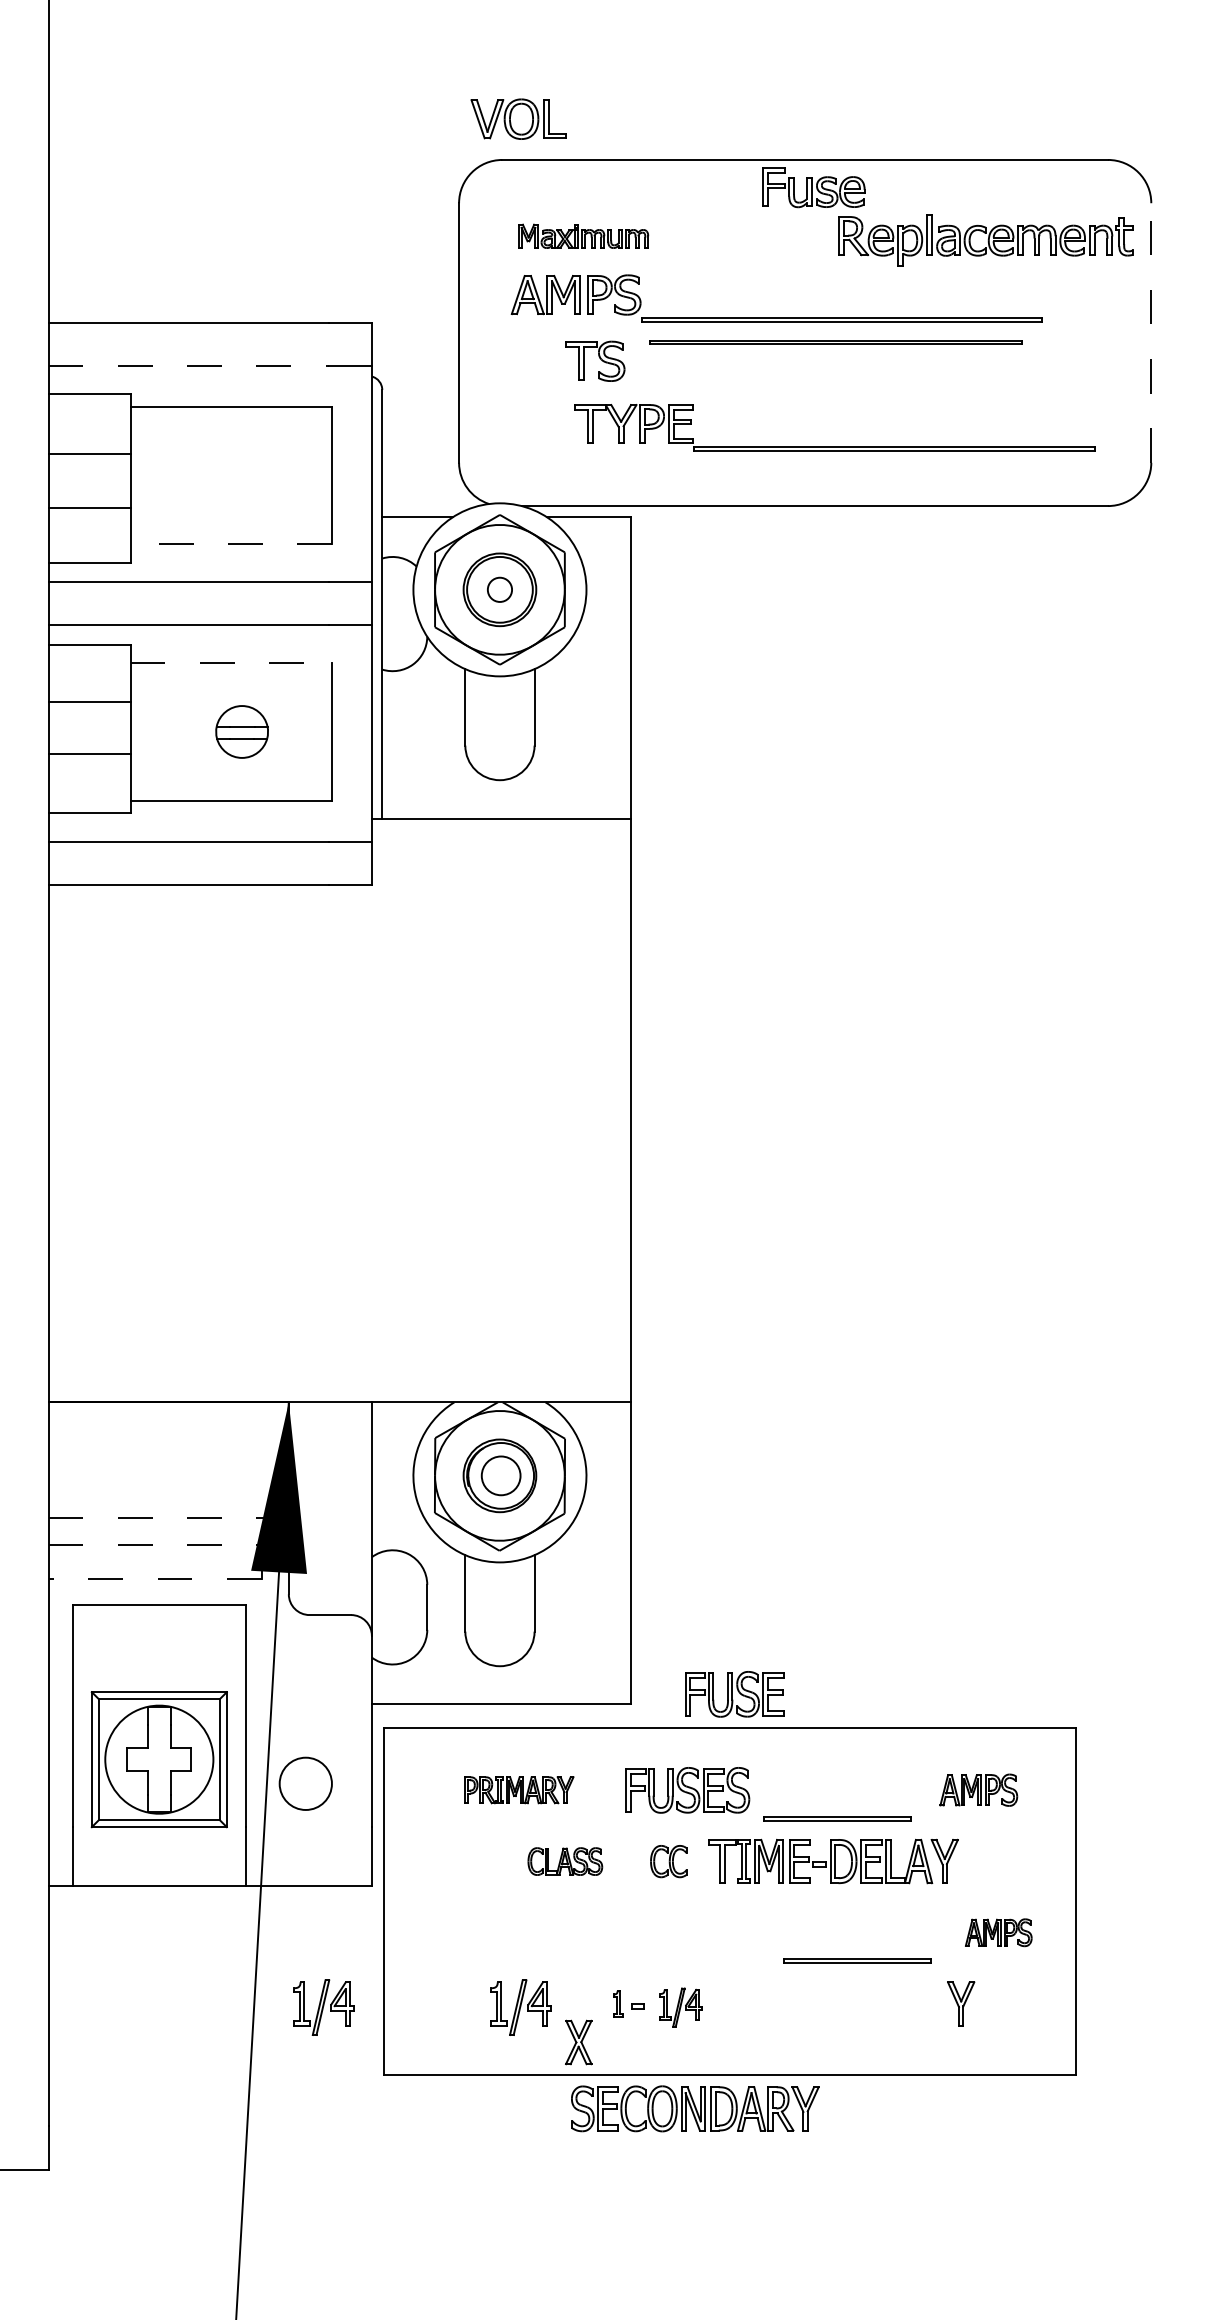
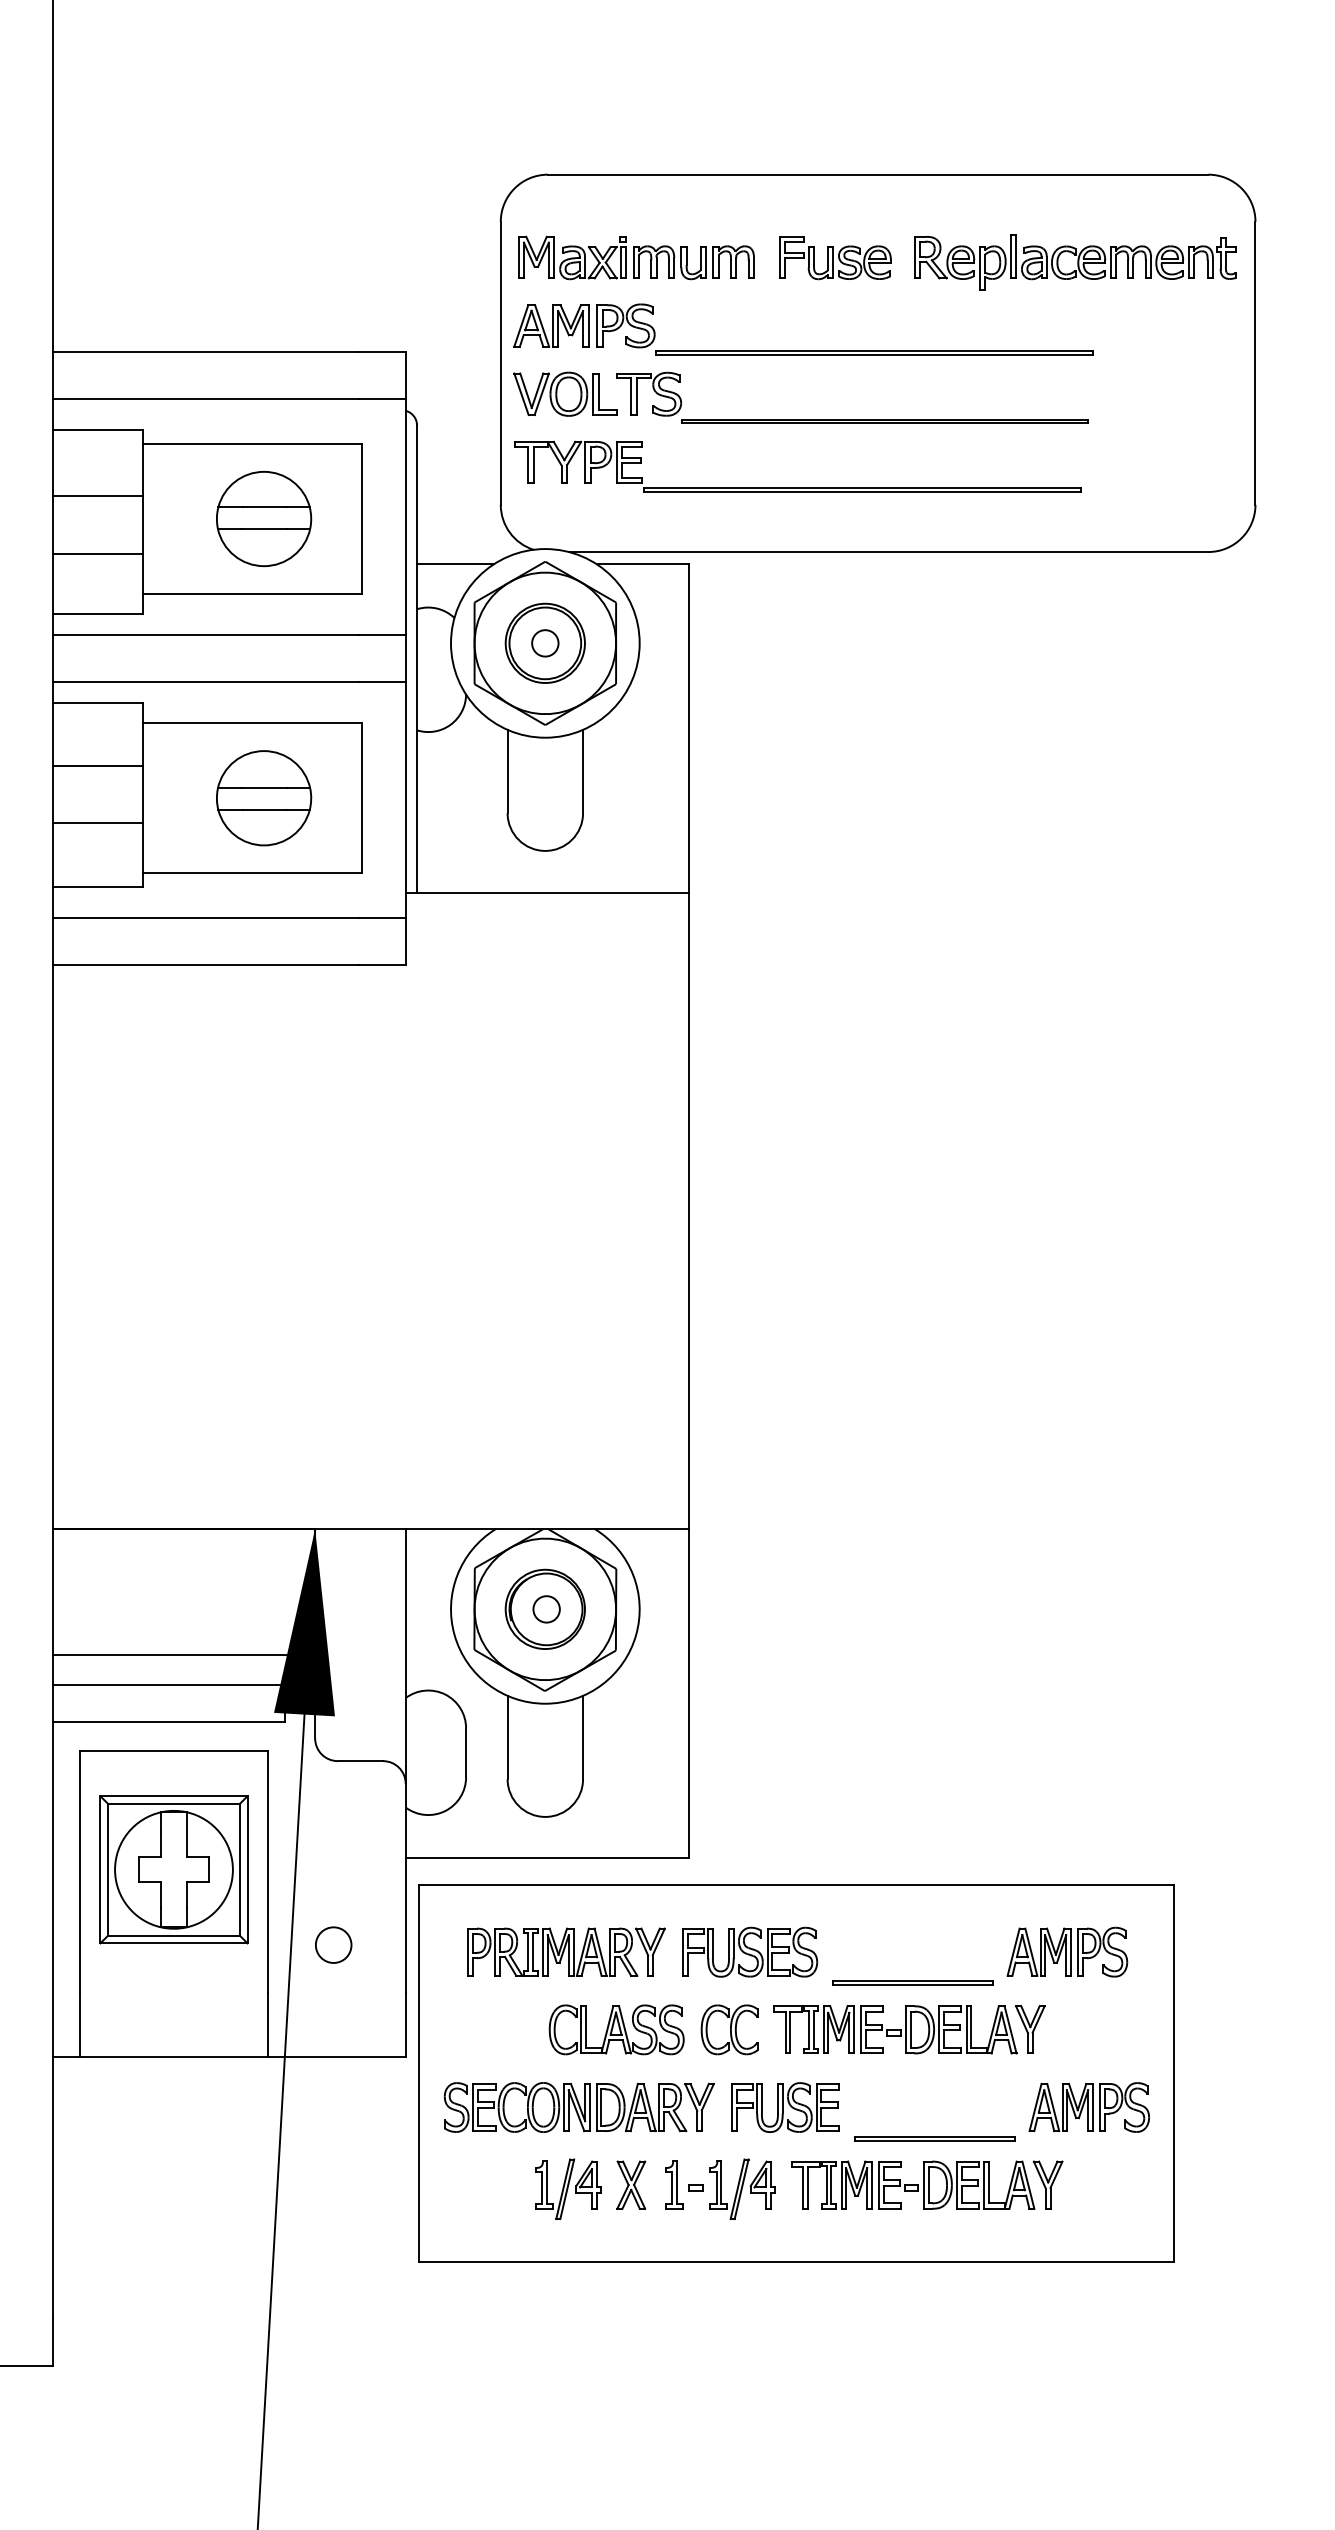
part: (518, 118) -> (565, 393), moved
part: (813, 188) -> (835, 258), moved
part: (583, 235) -> (636, 257), size x1.67
part: (777, 317) -> (803, 350), moved
line: (1151, 333) -> (1255, 363), dashed -> solid
line: (835, 341) -> (884, 420), moved
line: (189, 366) -> (206, 399), dashed -> solid
part: (834, 446) -> (797, 487), moved
part: (242, 476) -> (264, 519), added
line: (231, 544) -> (252, 593), dashed -> solid
line: (231, 663) -> (252, 723), dashed -> solid
part: (242, 732) -> (264, 798), size x1.67
circle: (501, 1475) -> (546, 1609), size x0.62
line: (168, 1518) -> (184, 1655), dashed -> solid
line: (155, 1545) -> (169, 1685), dashed -> solid
line: (155, 1579) -> (169, 1722), dashed -> solid
part: (734, 1694) -> (785, 2107), moved
part: (158, 1759) -> (173, 1869), moved
circle: (305, 1783) -> (333, 1944), size x0.62
part: (519, 1789) -> (566, 1951), size x1.67
part: (978, 1789) -> (1067, 1951), size x1.43
part: (565, 1861) -> (616, 2029), size x1.67
part: (668, 1861) -> (729, 2029), size x1.43
part: (998, 1932) -> (1088, 2107), size x1.67
part: (618, 2003) -> (674, 2184), size x1.67
part: (837, 2003) -> (913, 2184), added
part: (323, 2007) -> (353, 2188), removed
part: (680, 2007) -> (742, 2188), size x1.43
part: (578, 2041) -> (631, 2184), moved
part: (694, 2108) -> (578, 2107), moved

